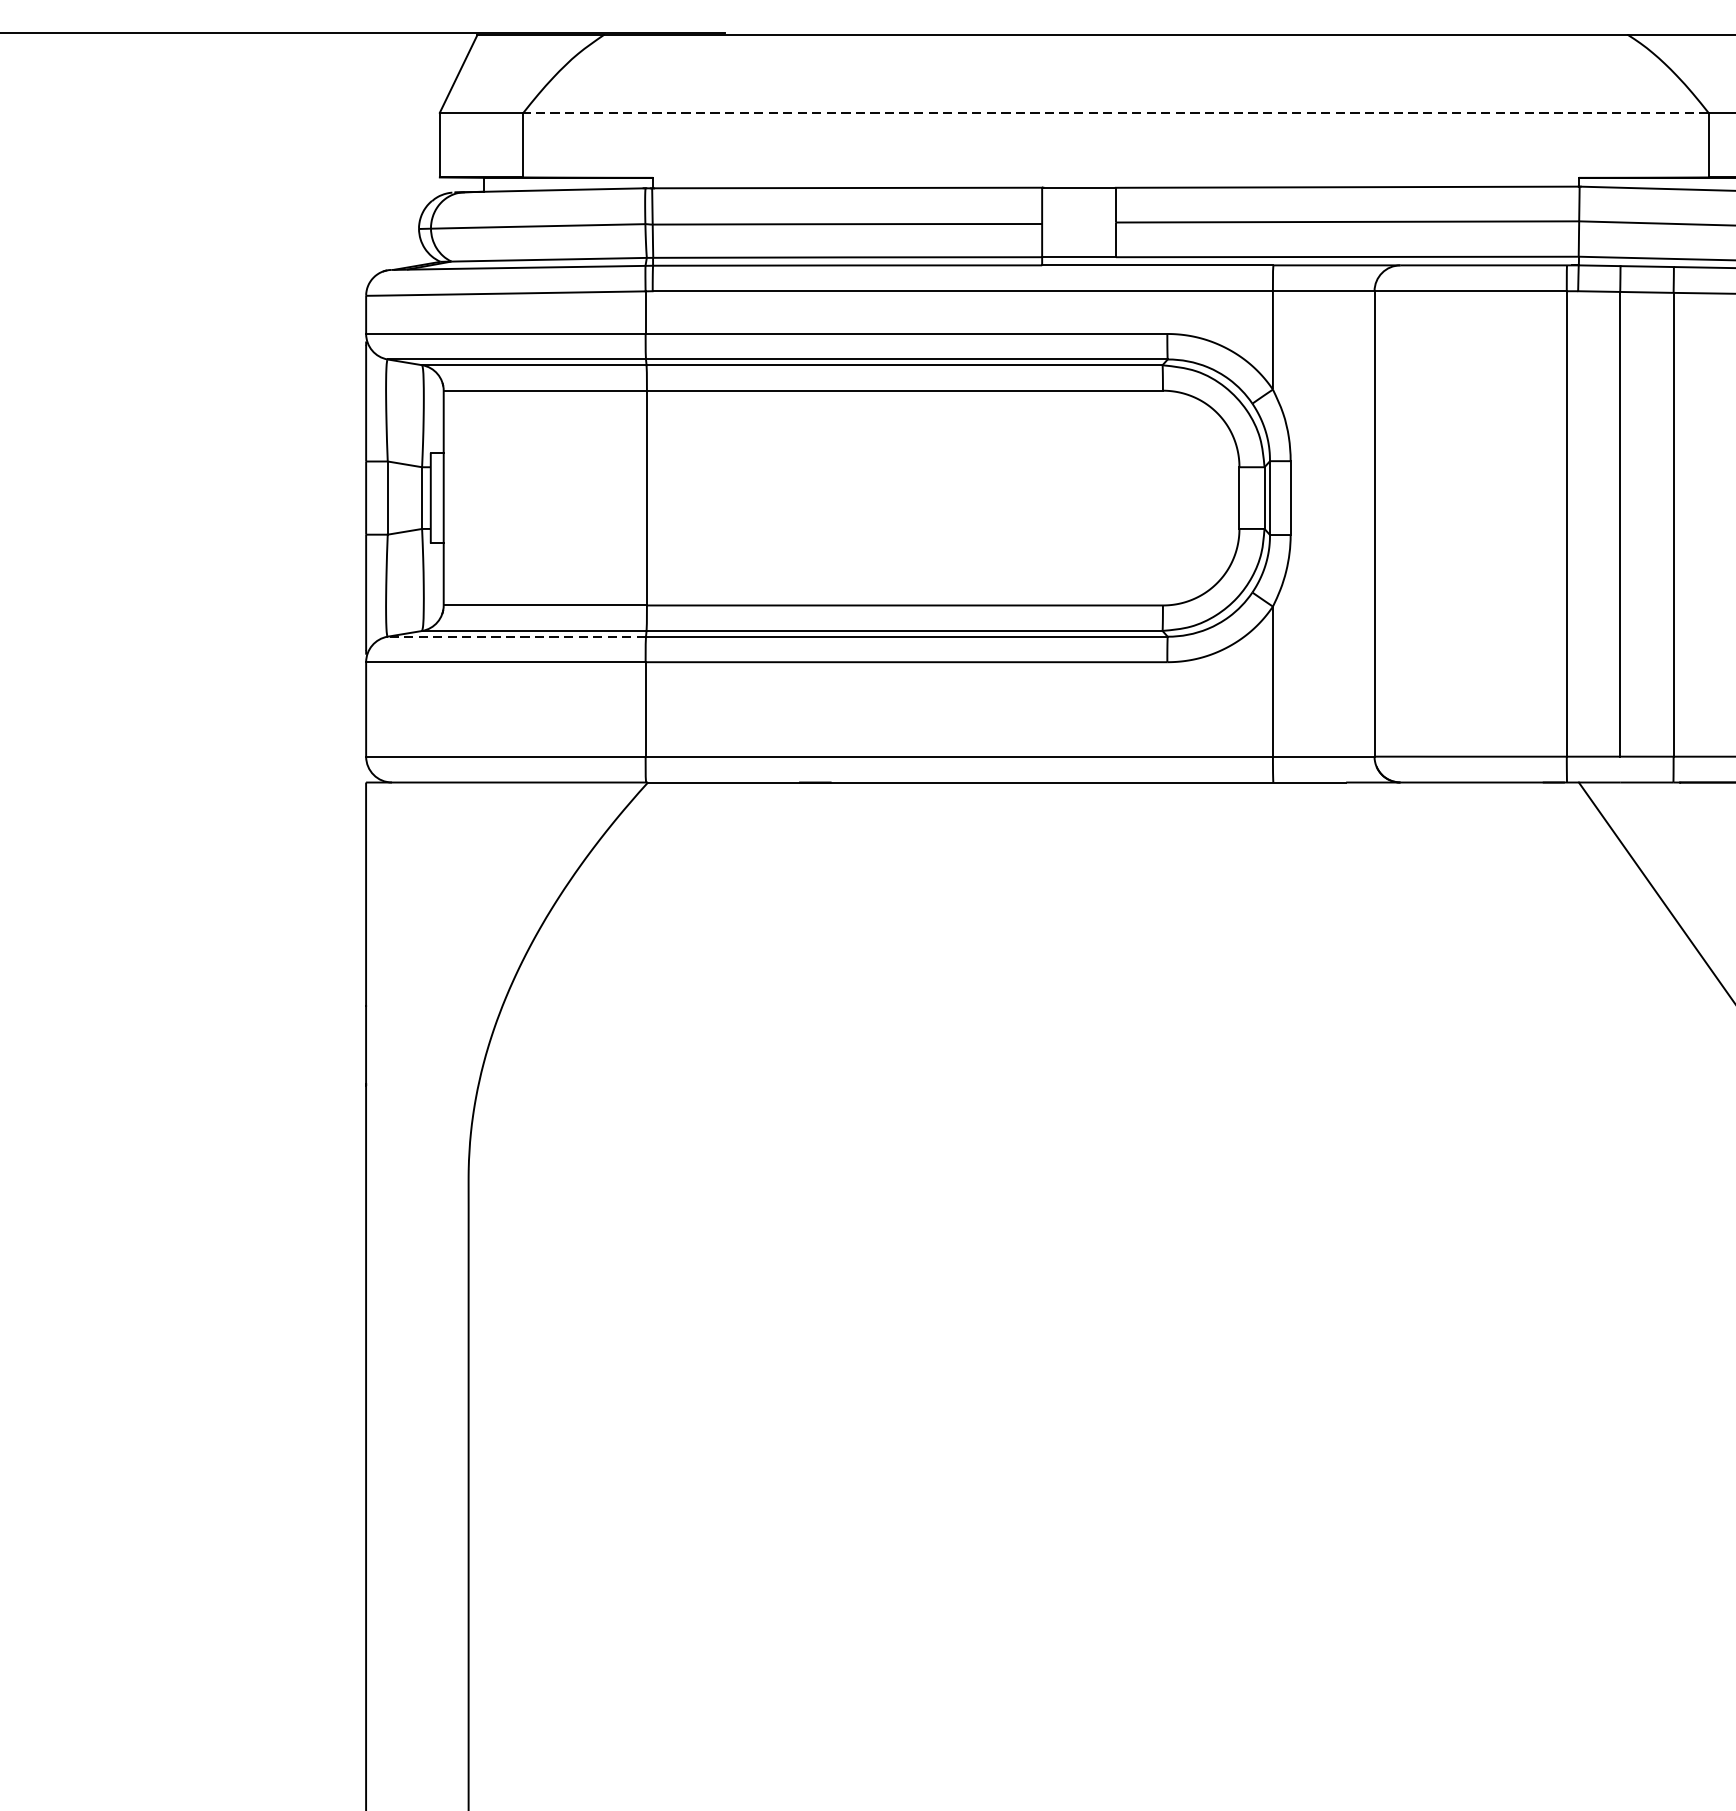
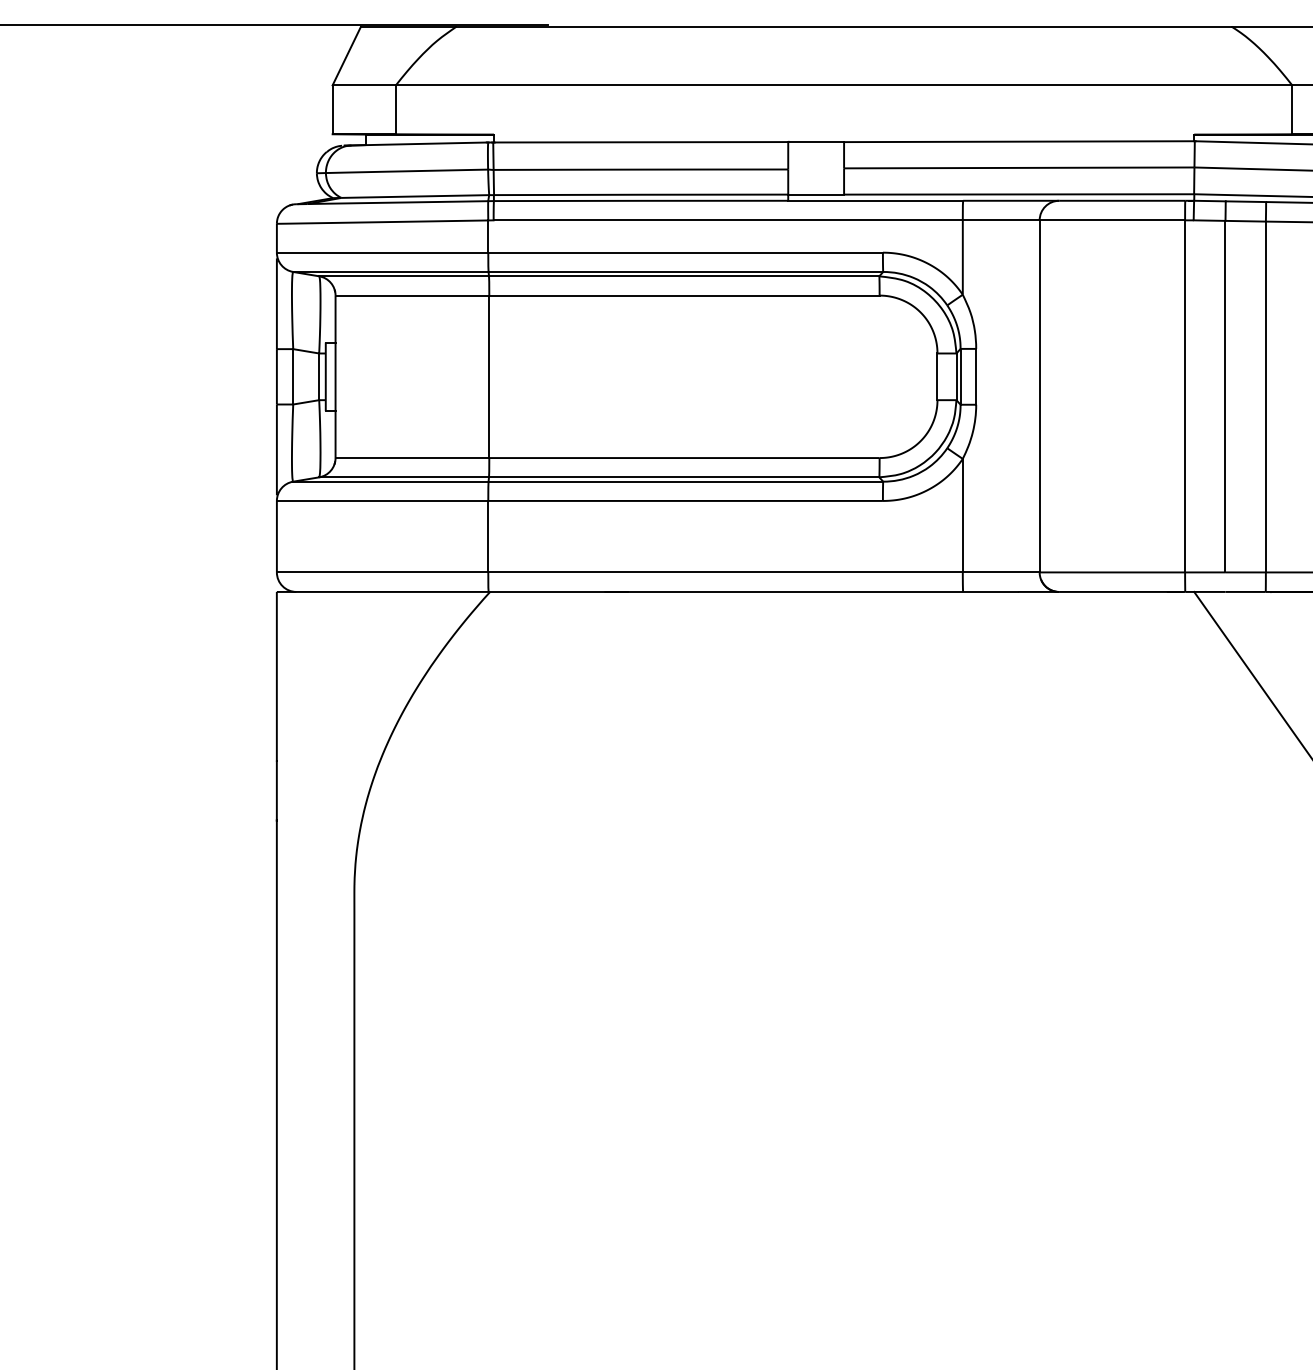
line: (1115, 112) -> (843, 85), dashed -> solid
line: (516, 636) -> (390, 481), dashed -> solid

